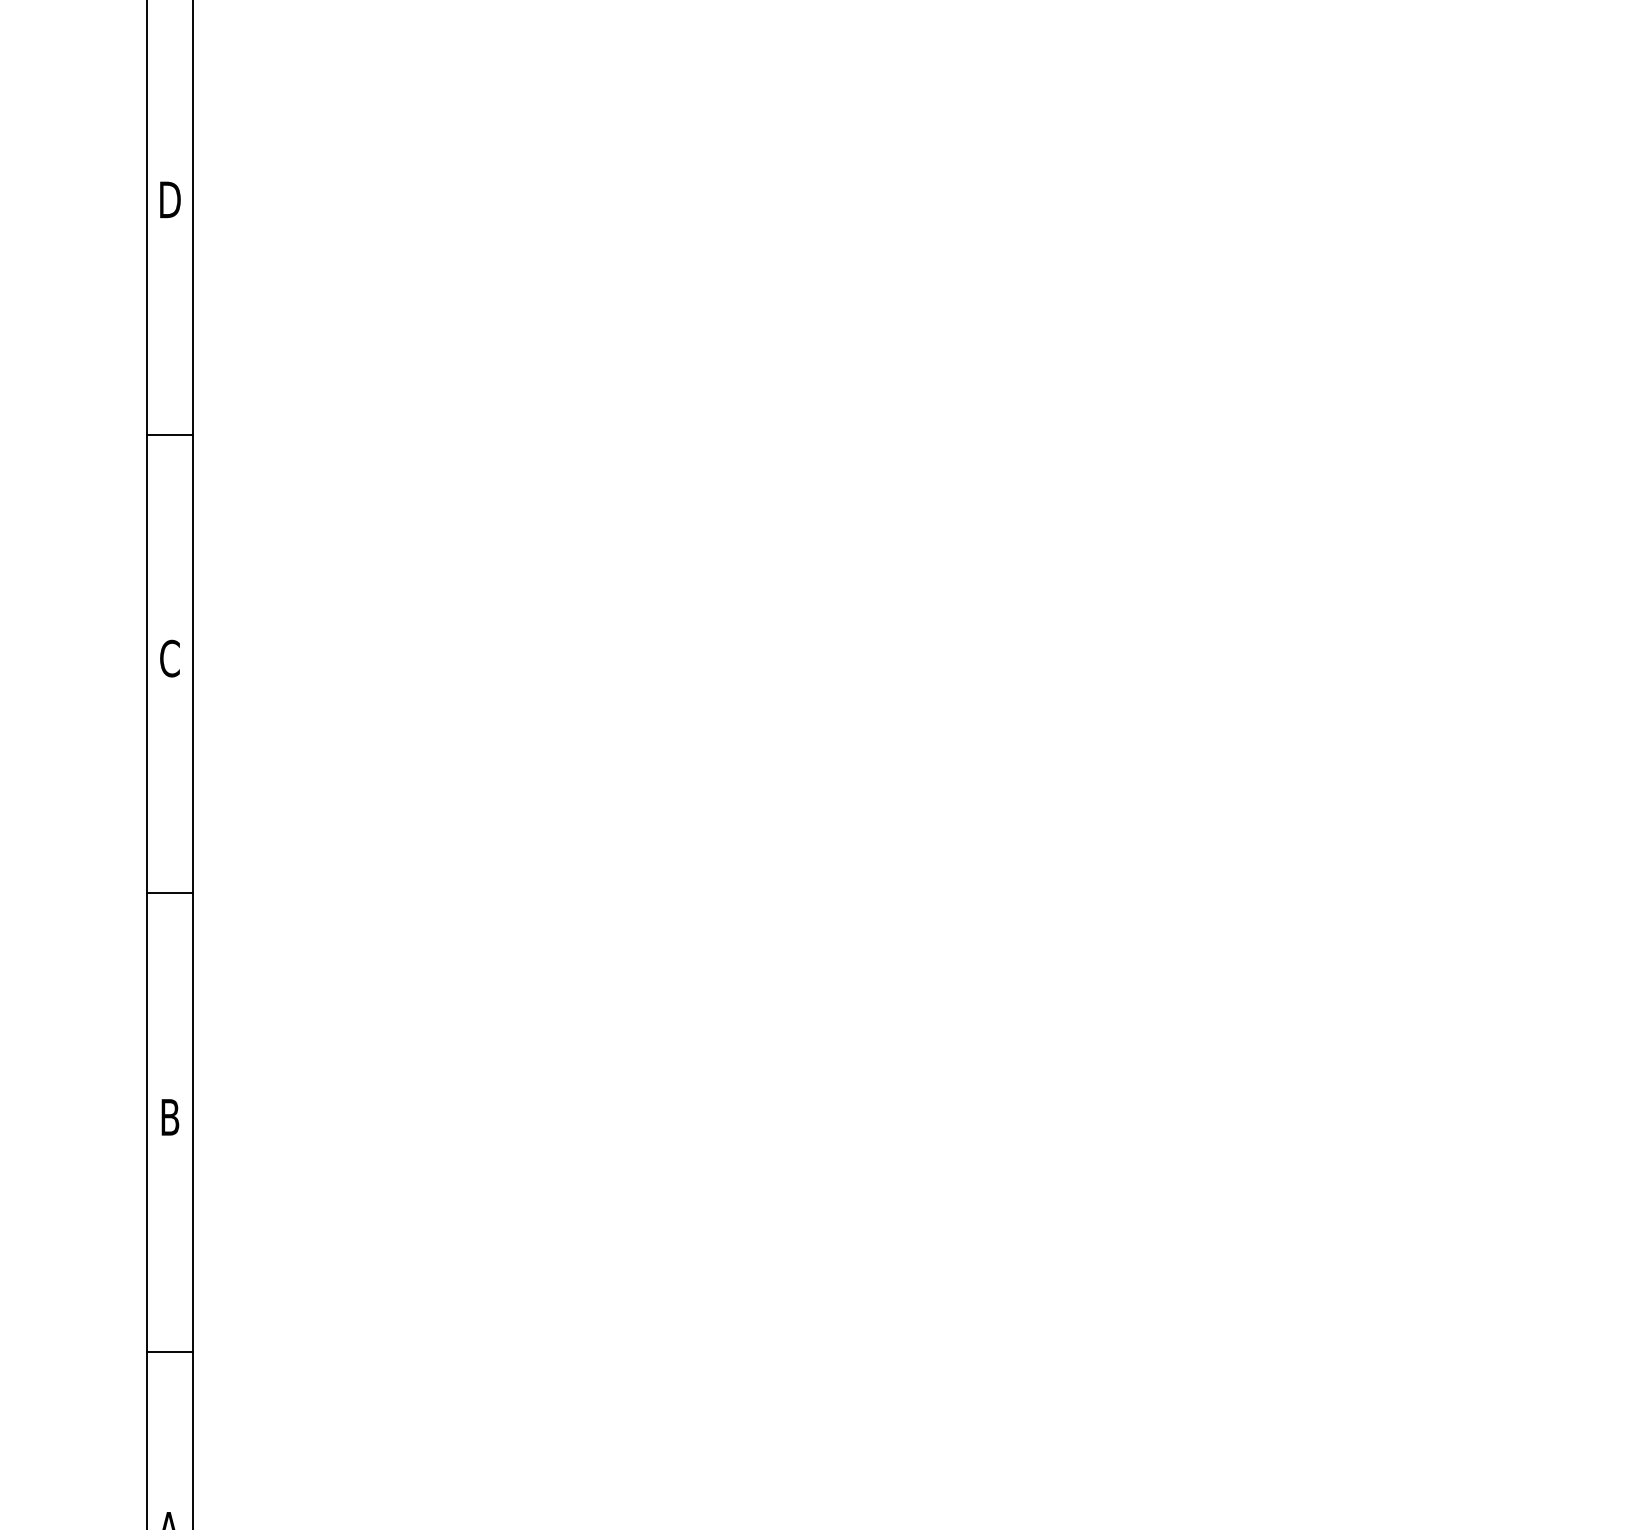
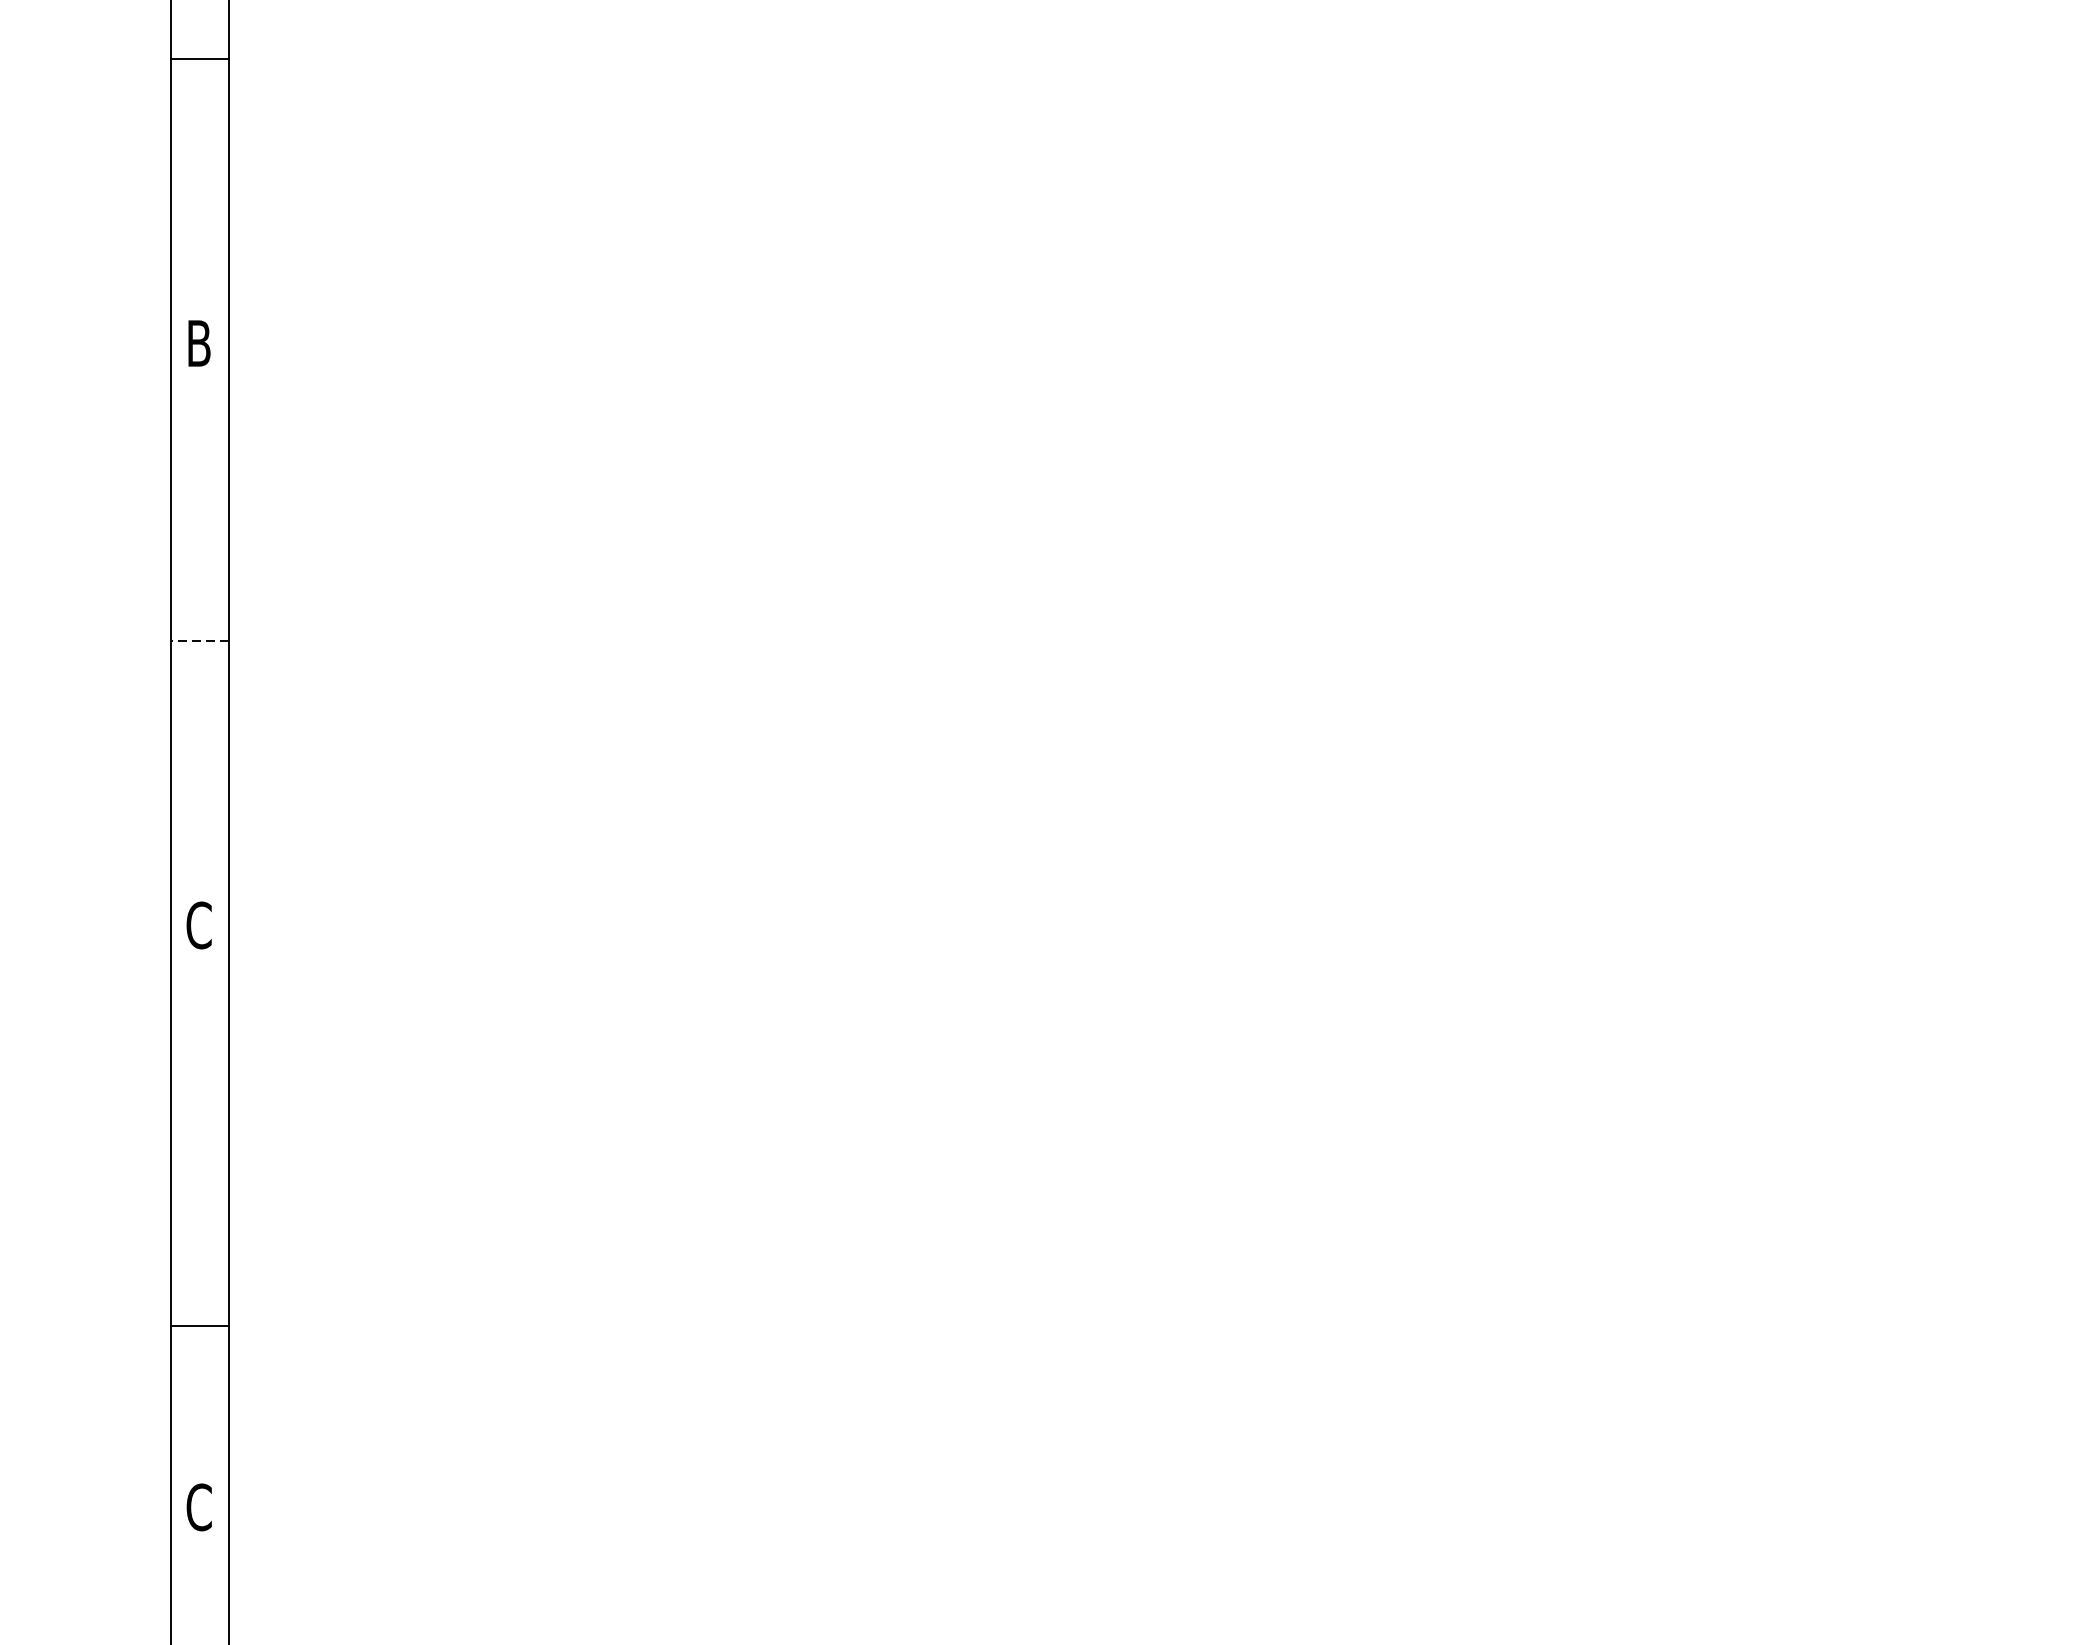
text: (170, 199) -> (199, 342), D -> B
line: (170, 434) -> (199, 641), solid -> dashed
line: (170, 893) -> (199, 1326), moved
text: (169, 1117) -> (198, 1507), B -> C

